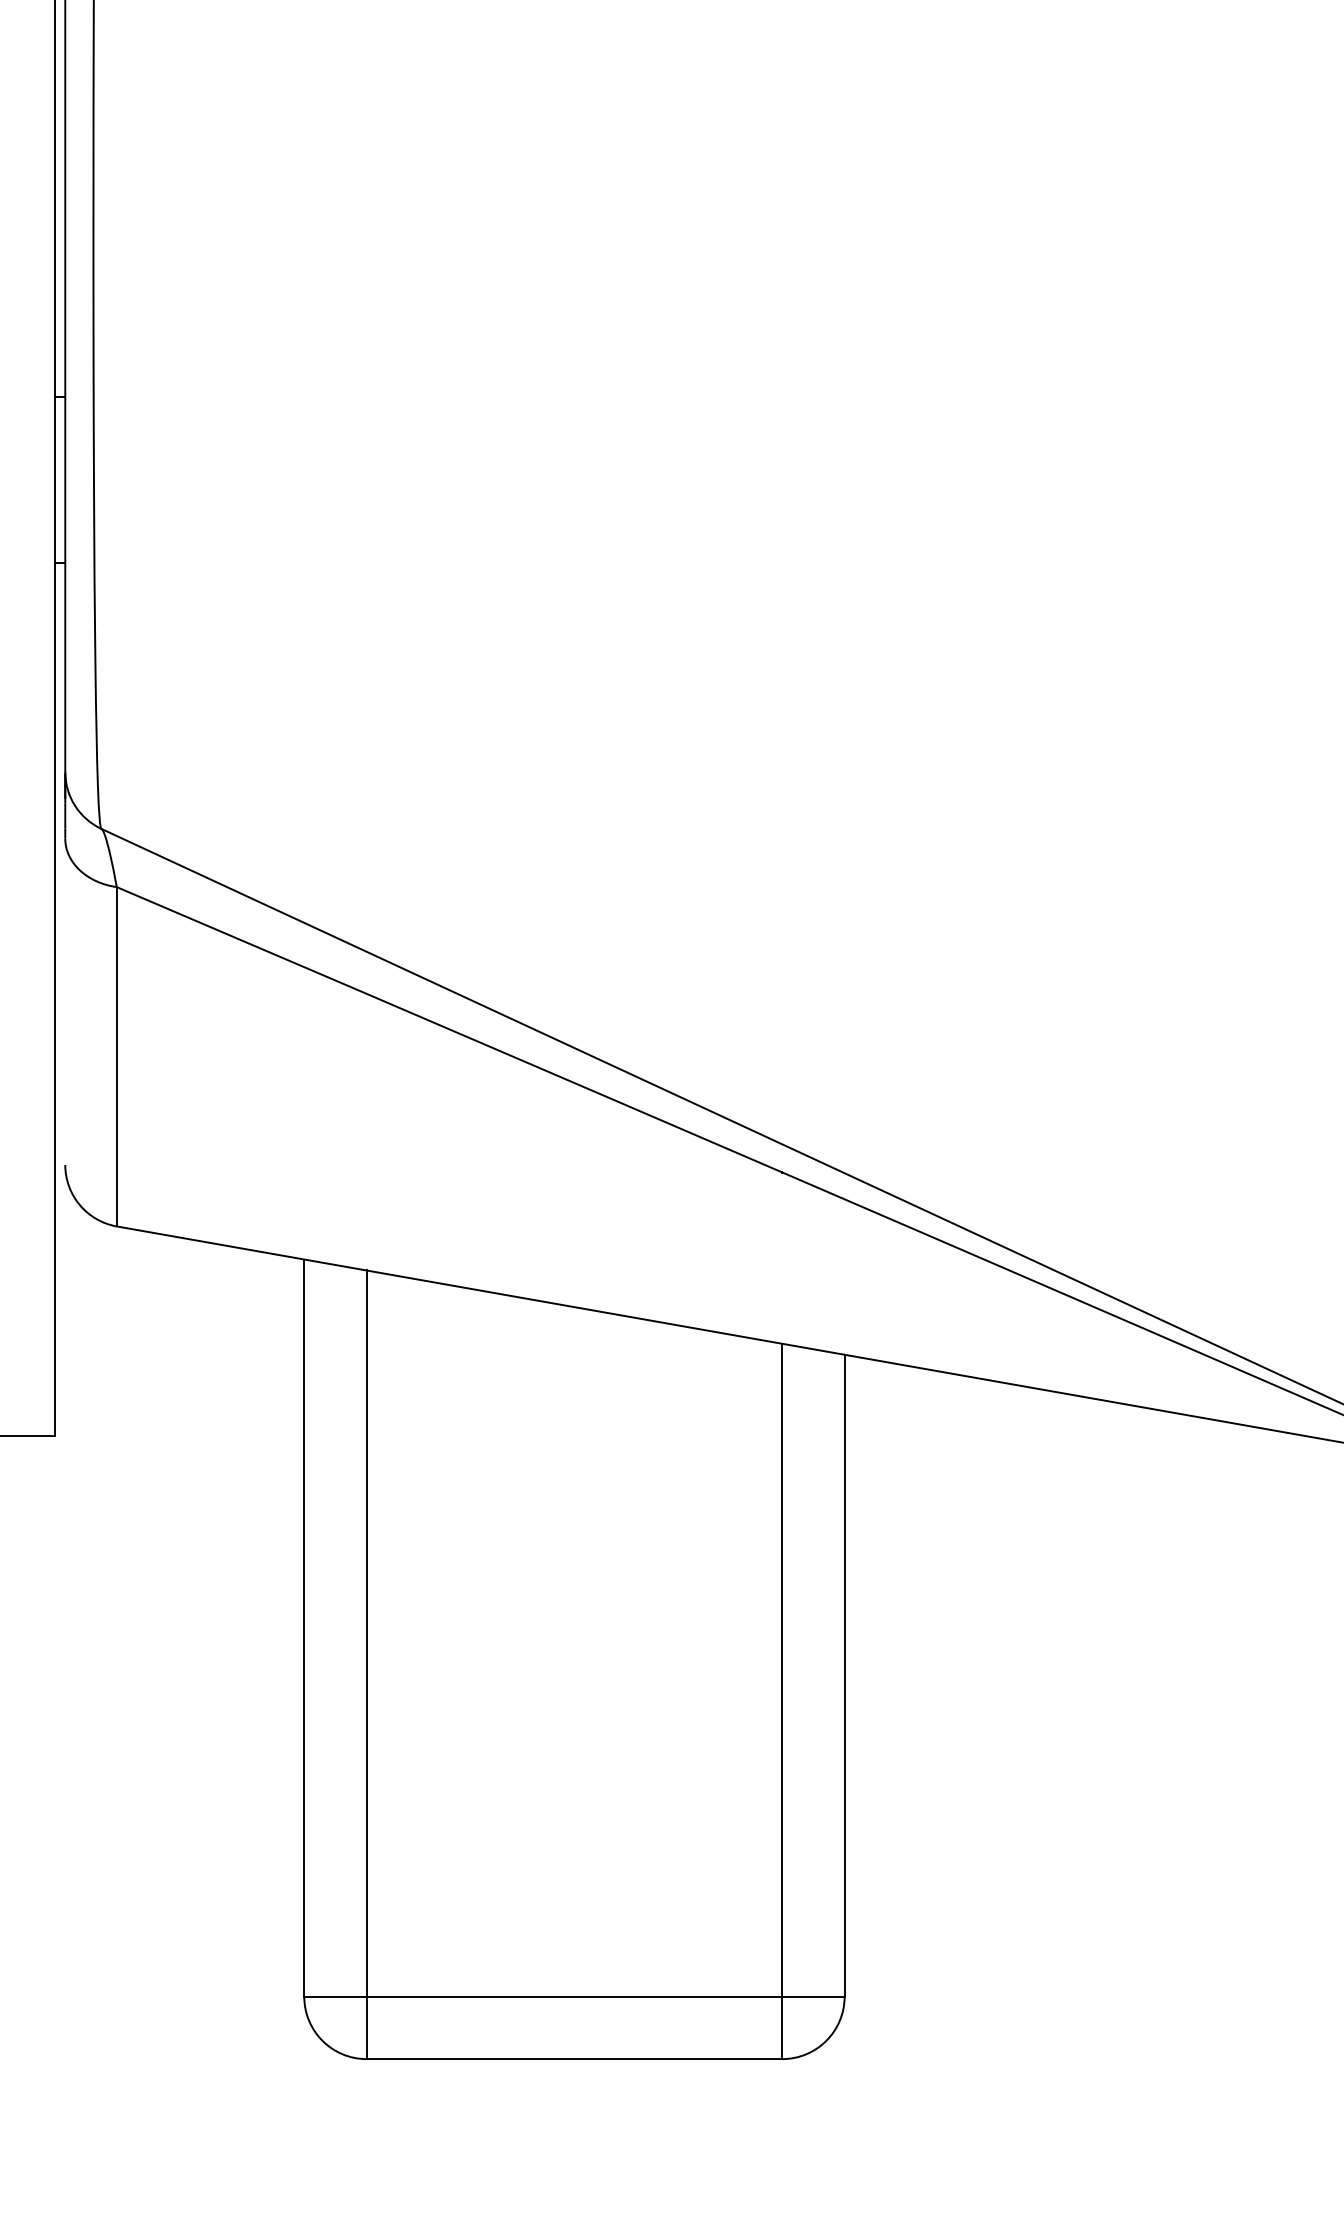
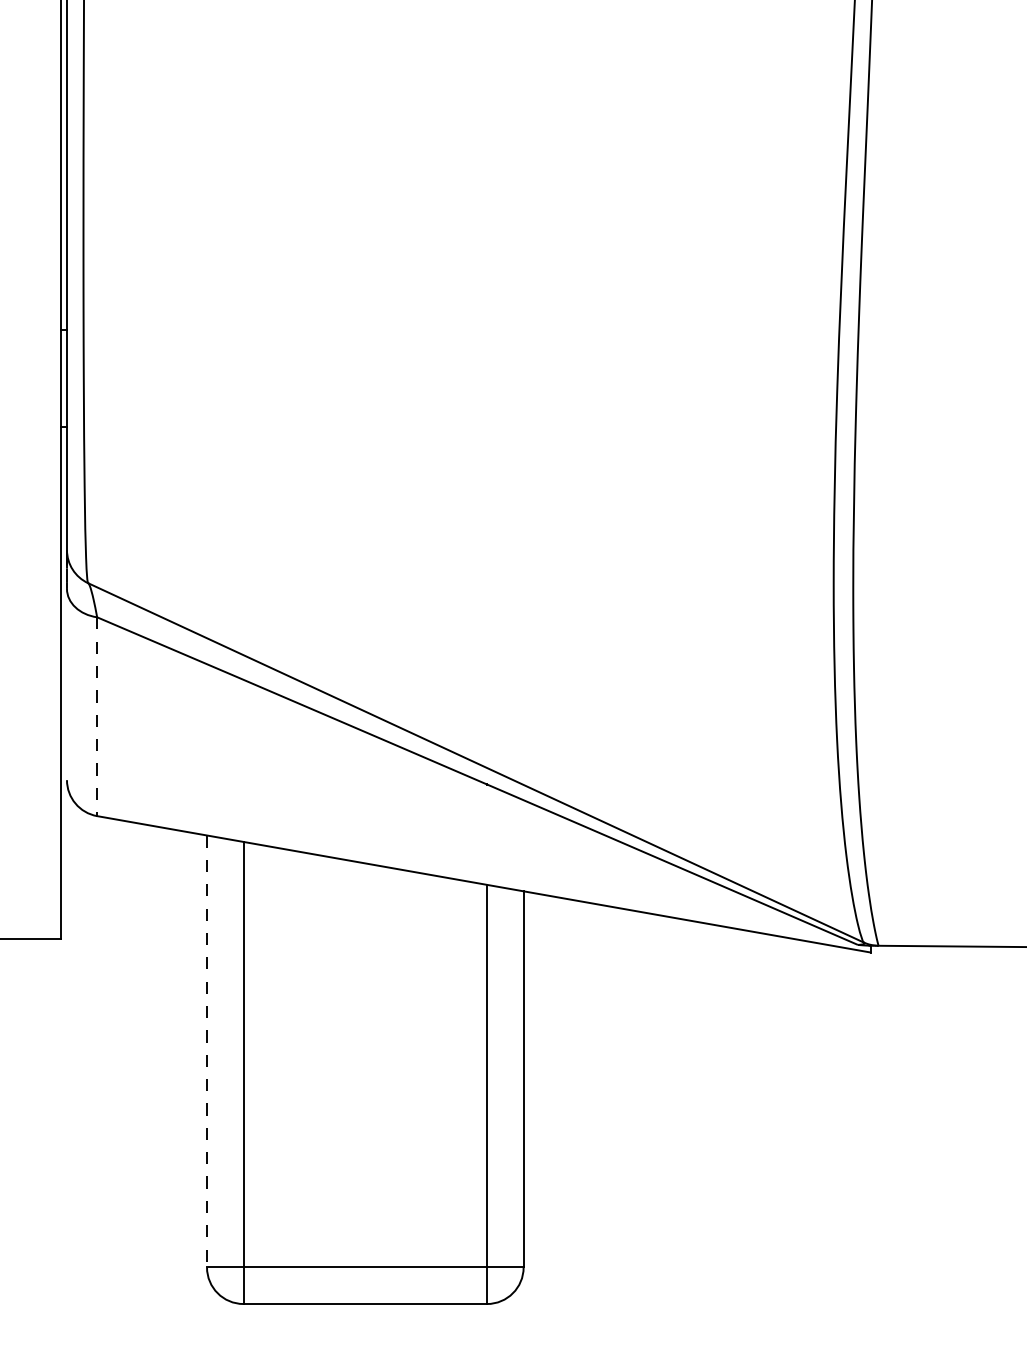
line: (117, 1058) -> (97, 717), solid -> dashed
line: (305, 1628) -> (207, 1051), solid -> dashed

